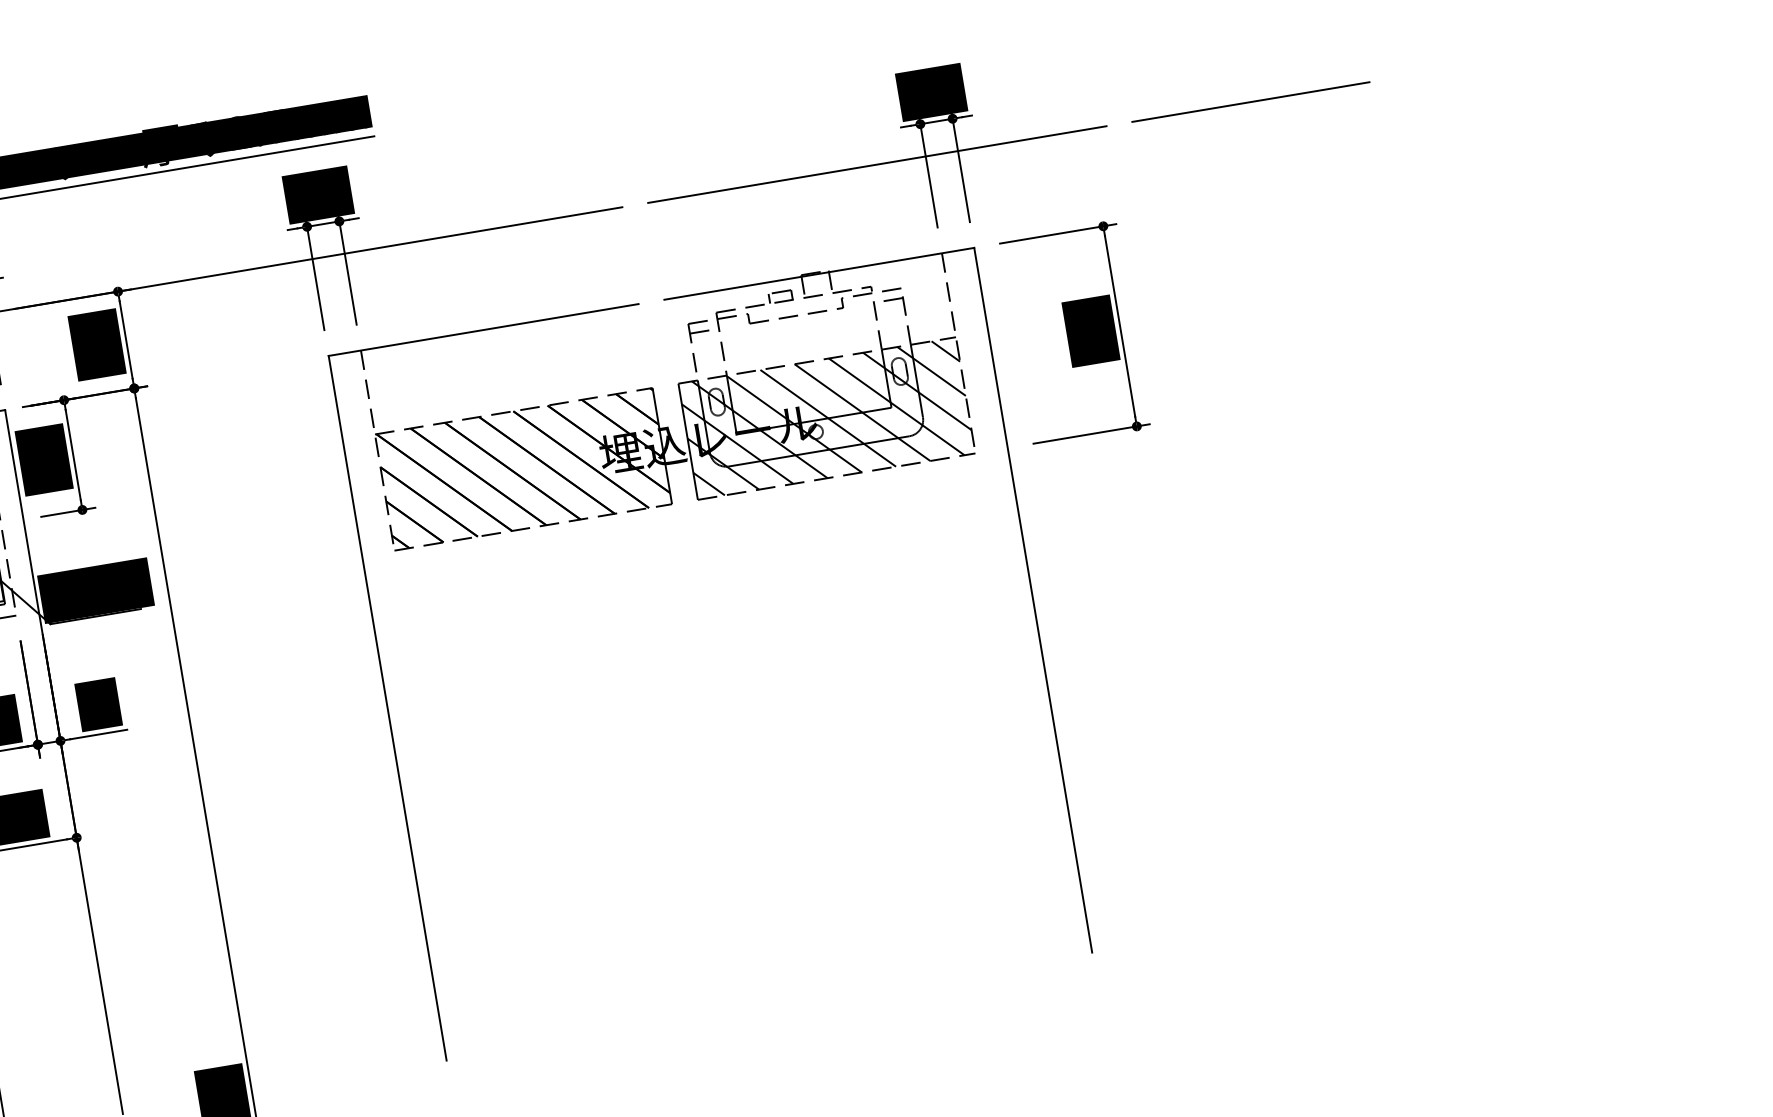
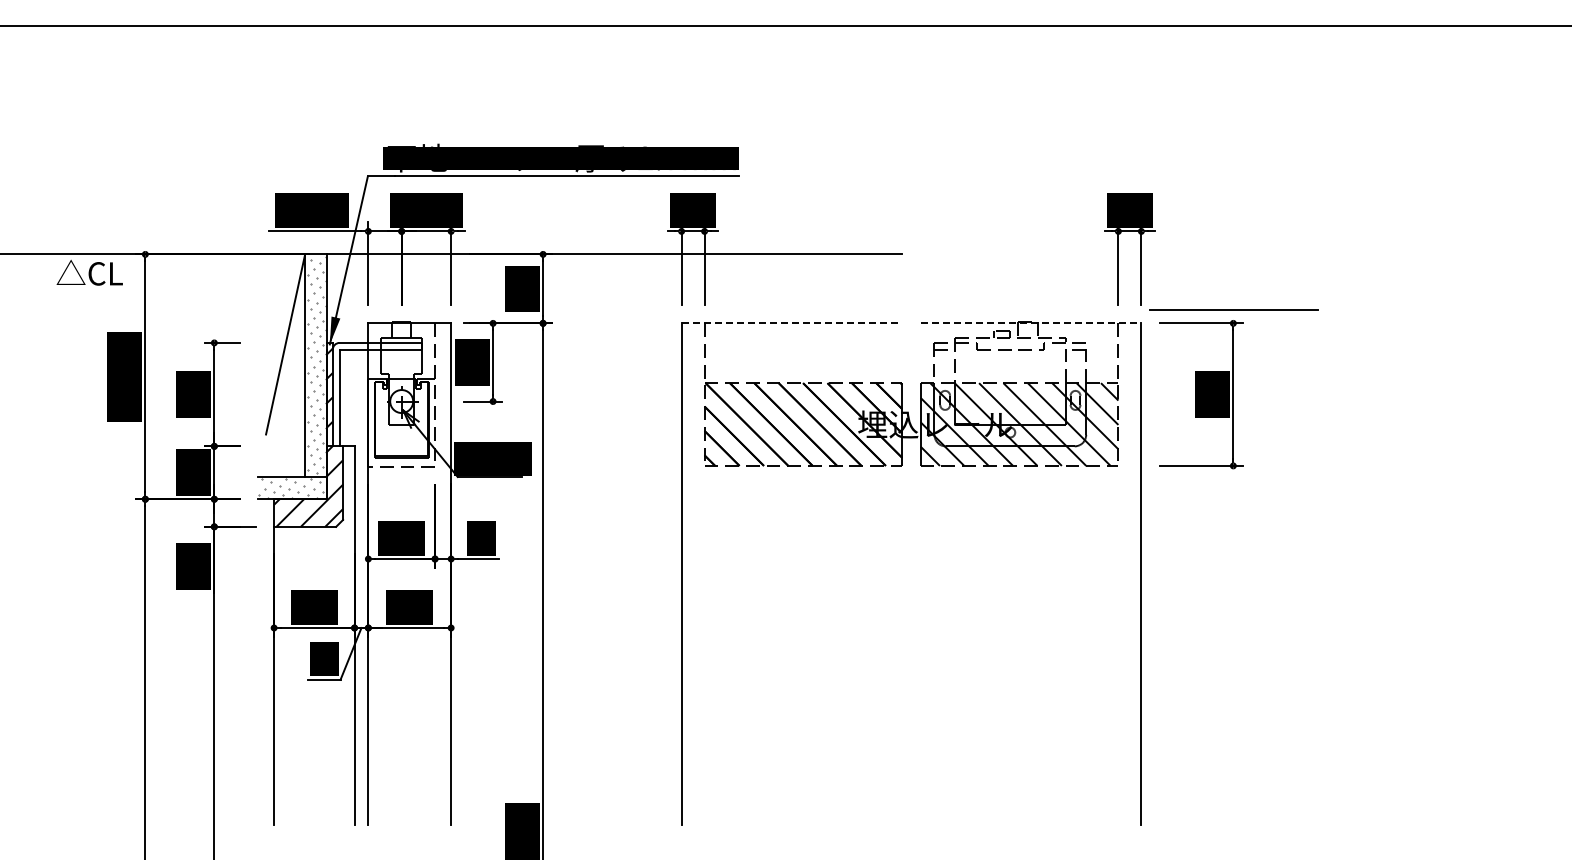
line: (1250, 100) -> (1233, 309), moved
line: (876, 164) -> (1083, 254), removed
line: (819, 273) -> (1031, 323), solid -> dashed
line: (484, 330) -> (792, 323), solid -> dashed

